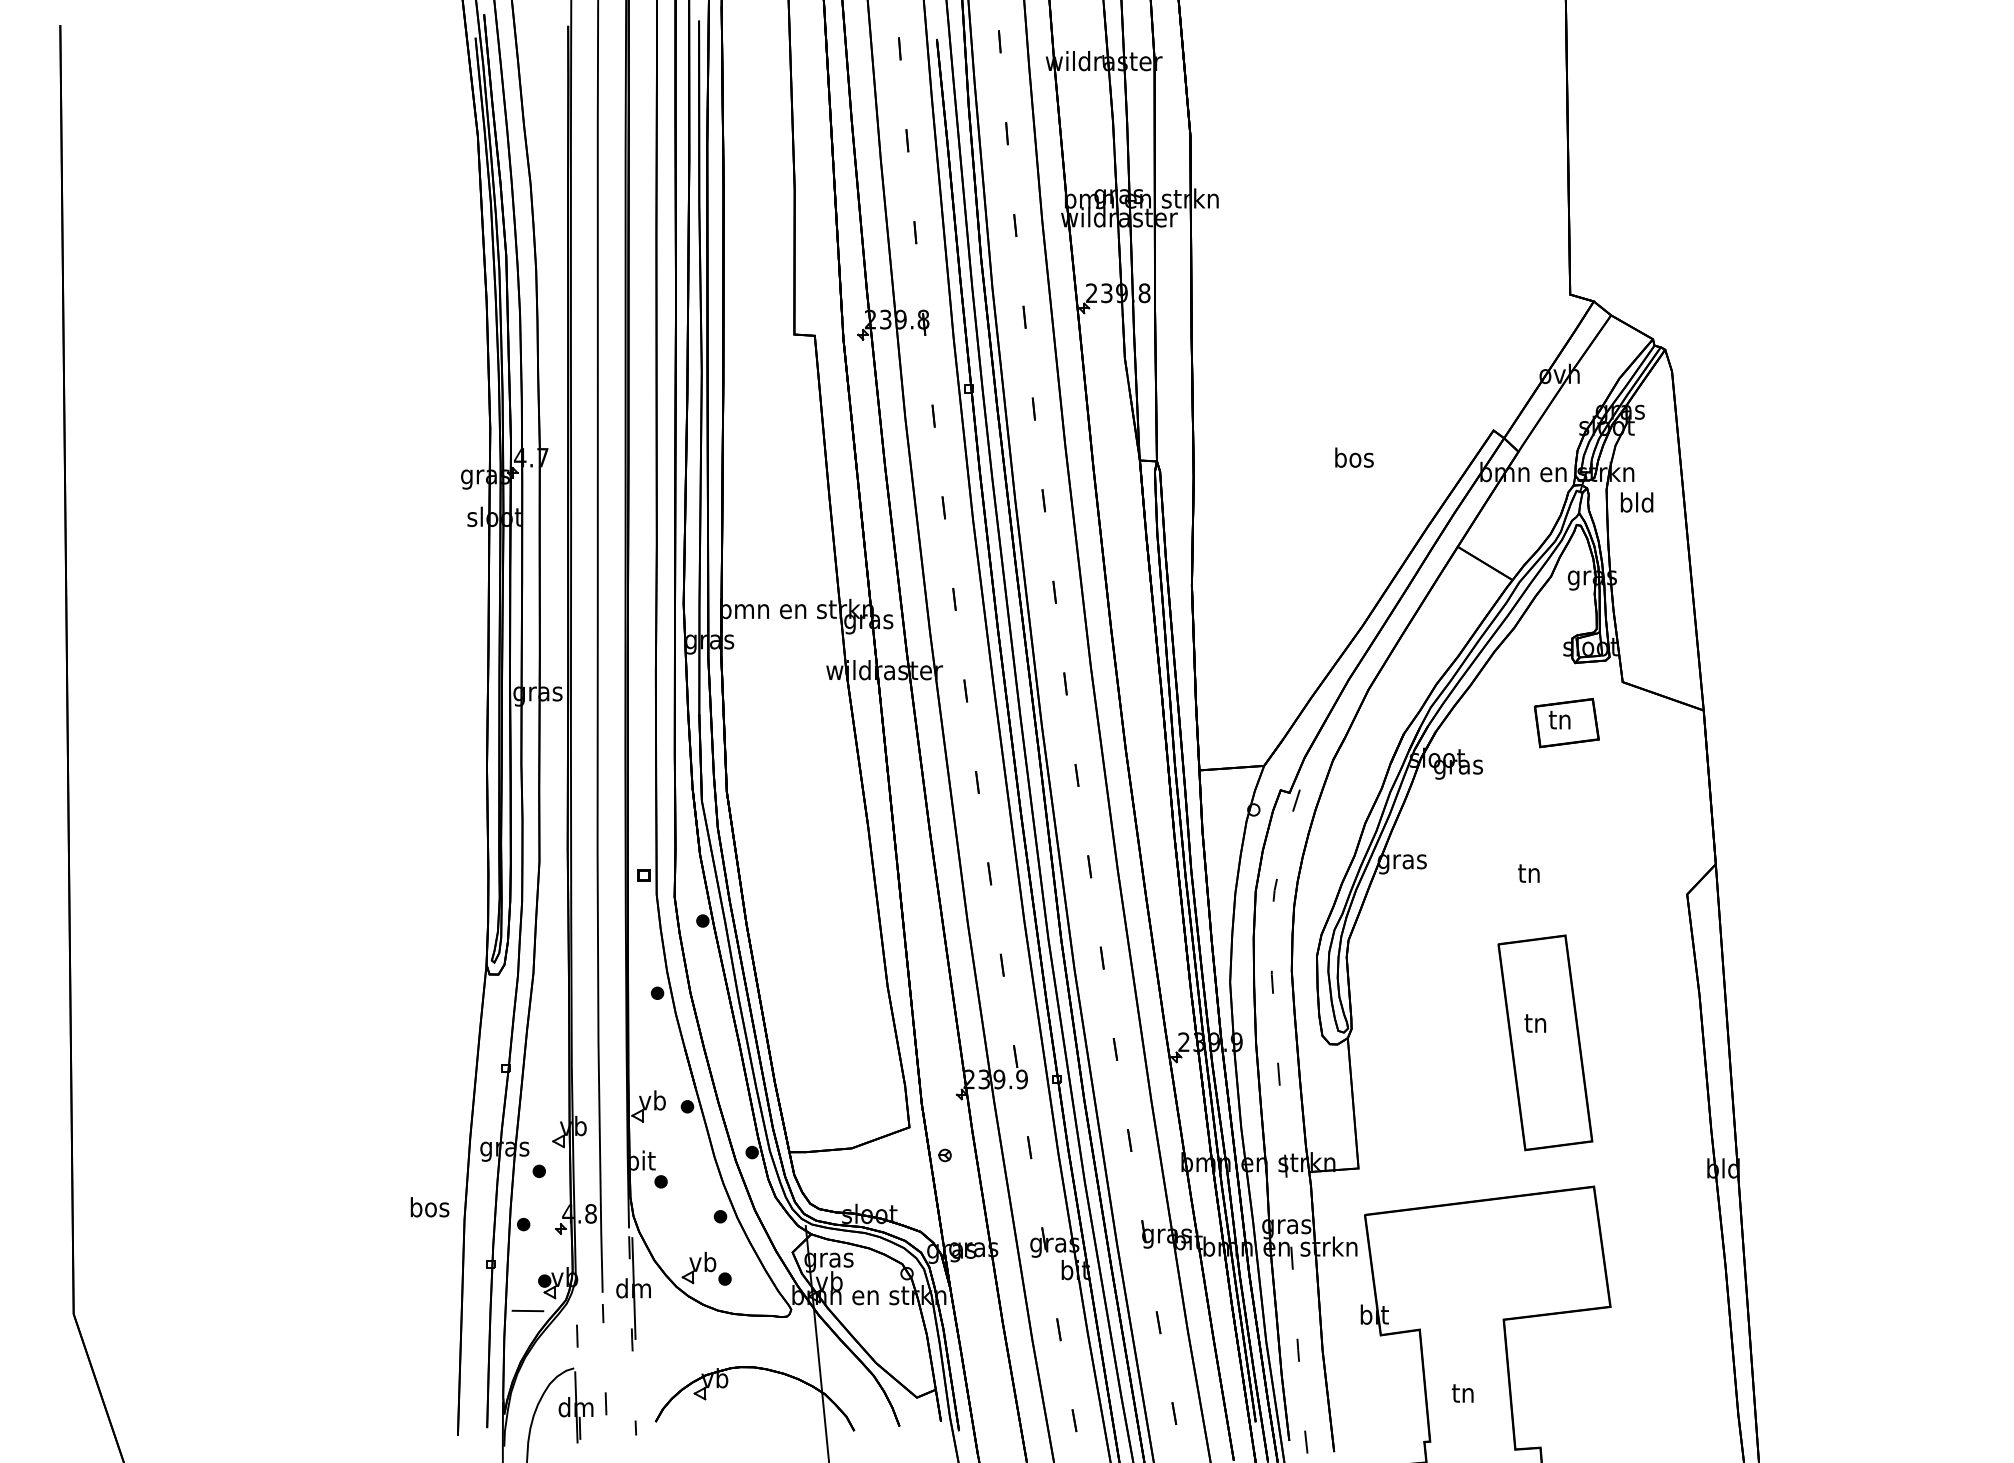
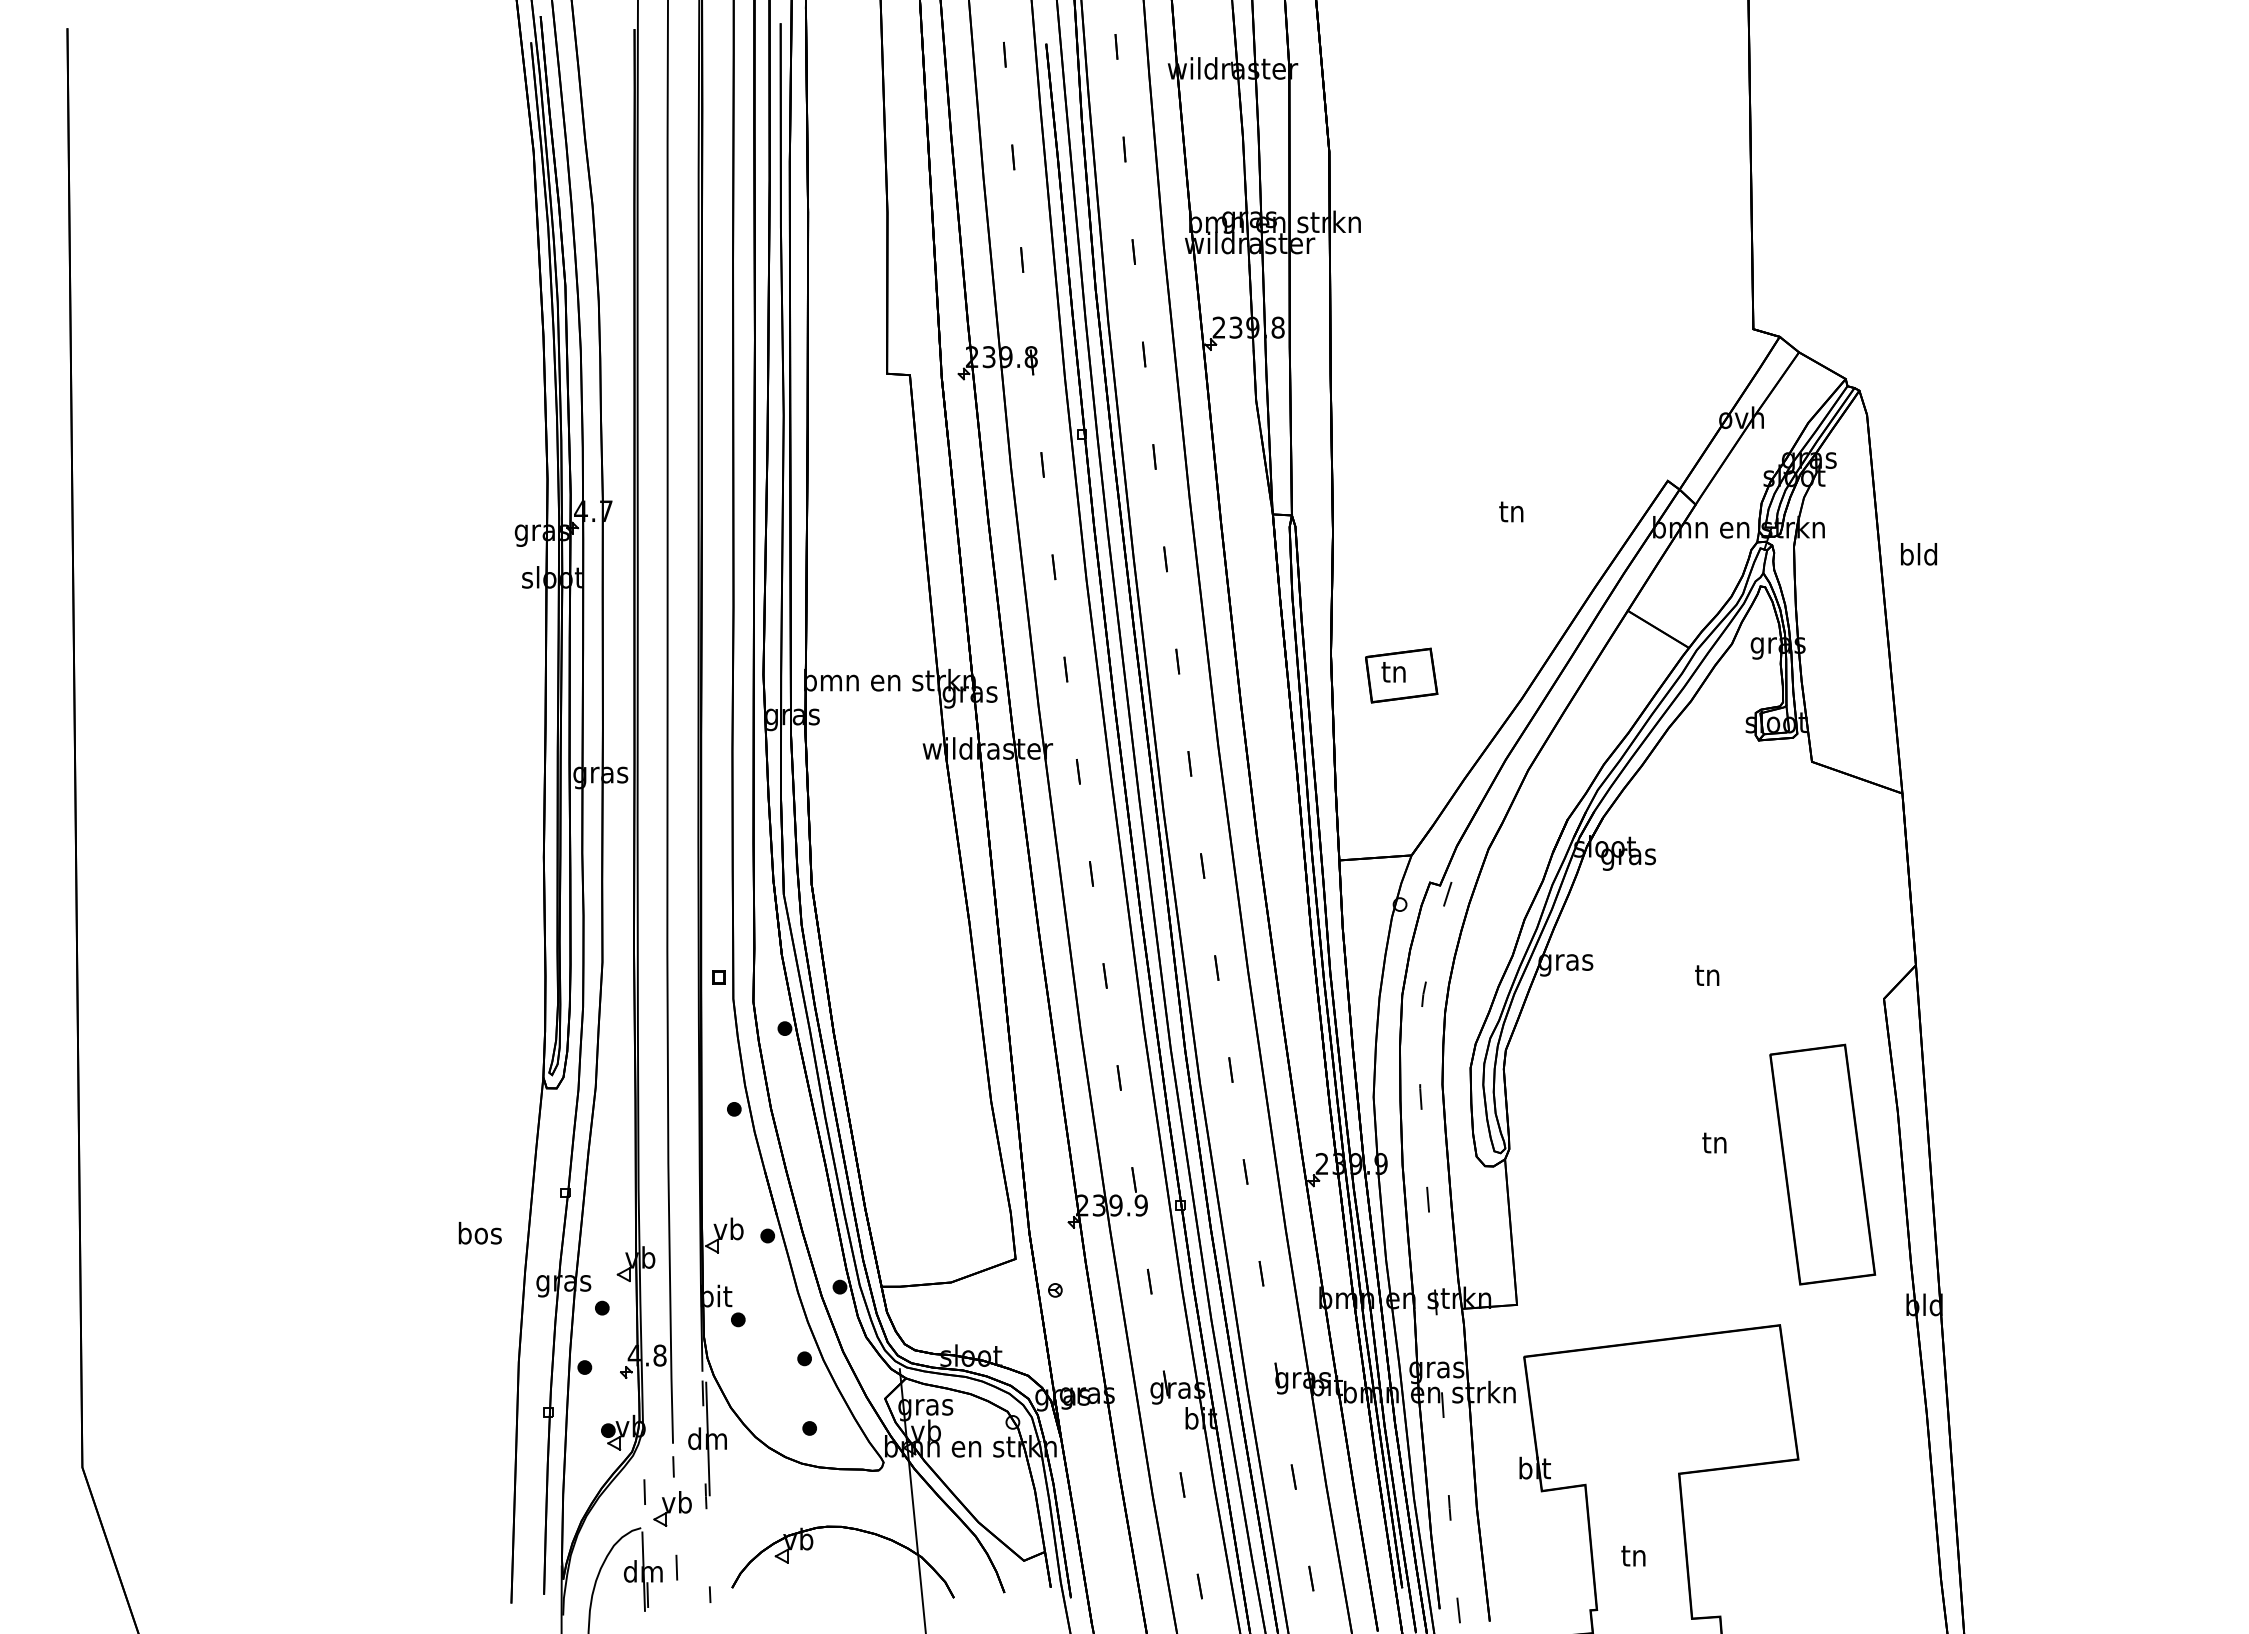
text: (1354, 457) -> (1512, 511), bos -> tn
text: (1636, 502) -> (1918, 554), moved
part: (1566, 722) -> (1401, 675), moved
part: (1545, 1042) -> (1822, 1164), moved
text: (429, 1207) -> (479, 1233), moved
part: (698, 1267) -> (672, 1508), moved
line: (527, 1310) -> (589, 1463), removed

